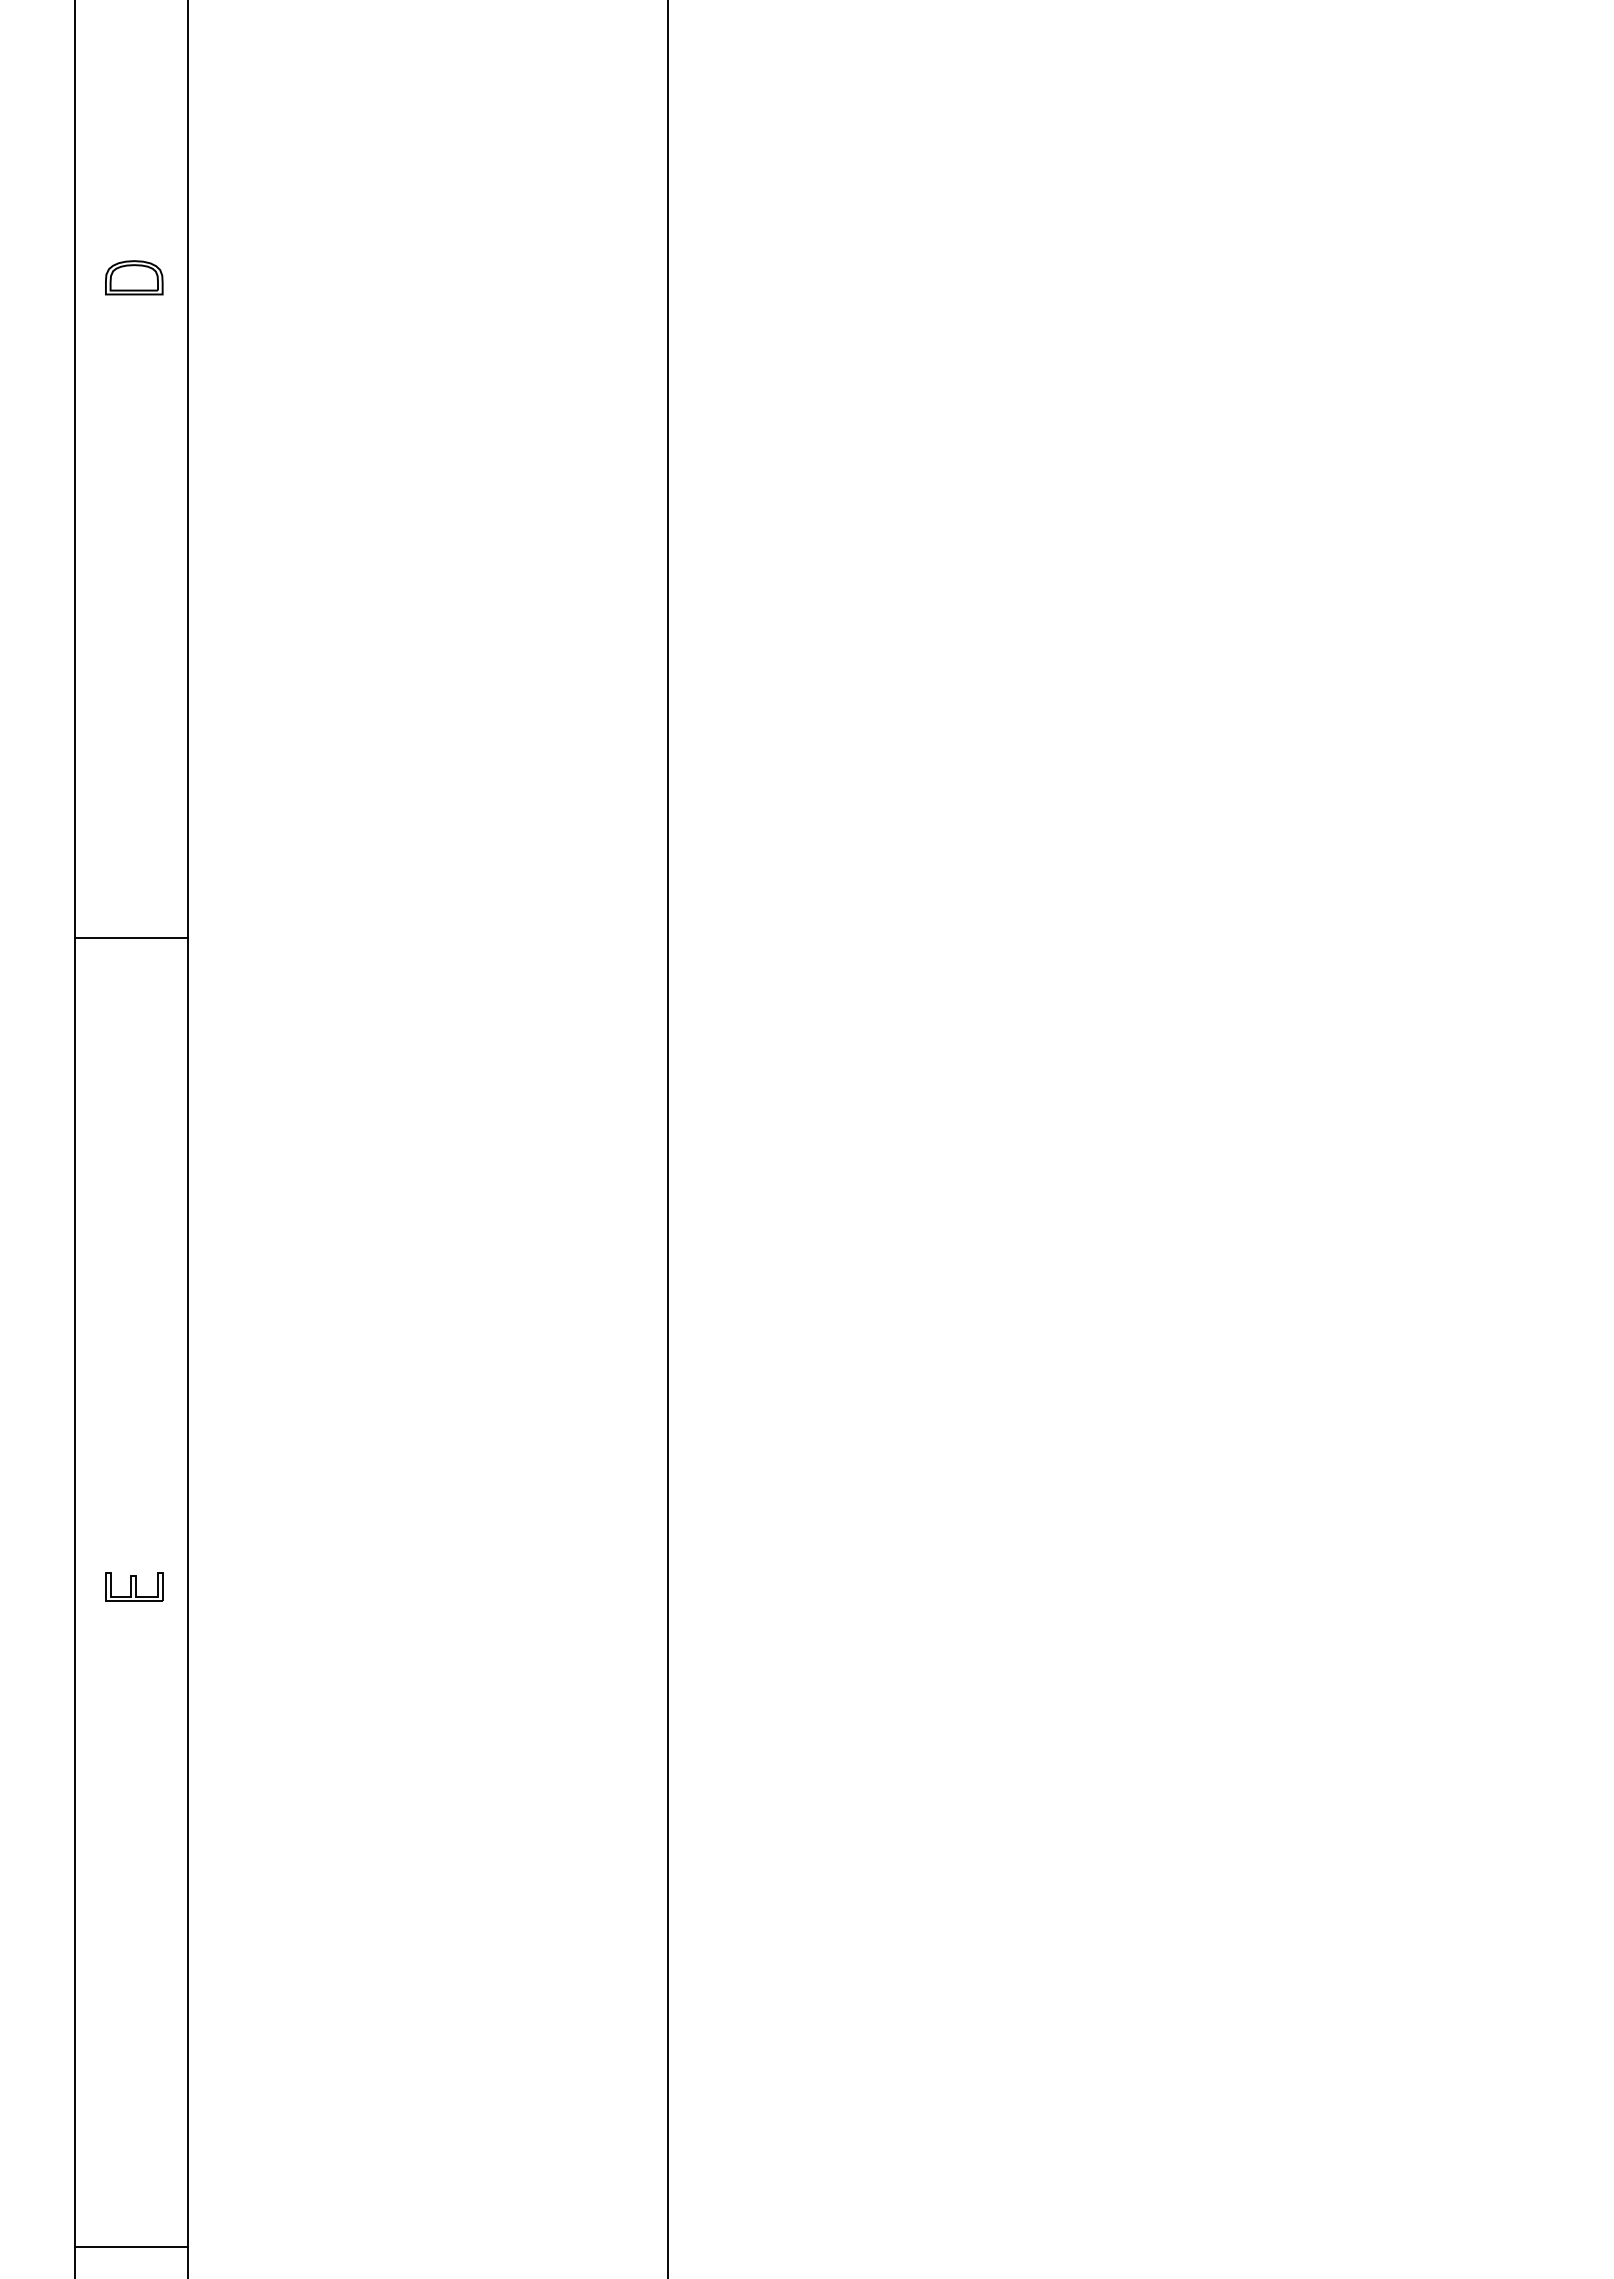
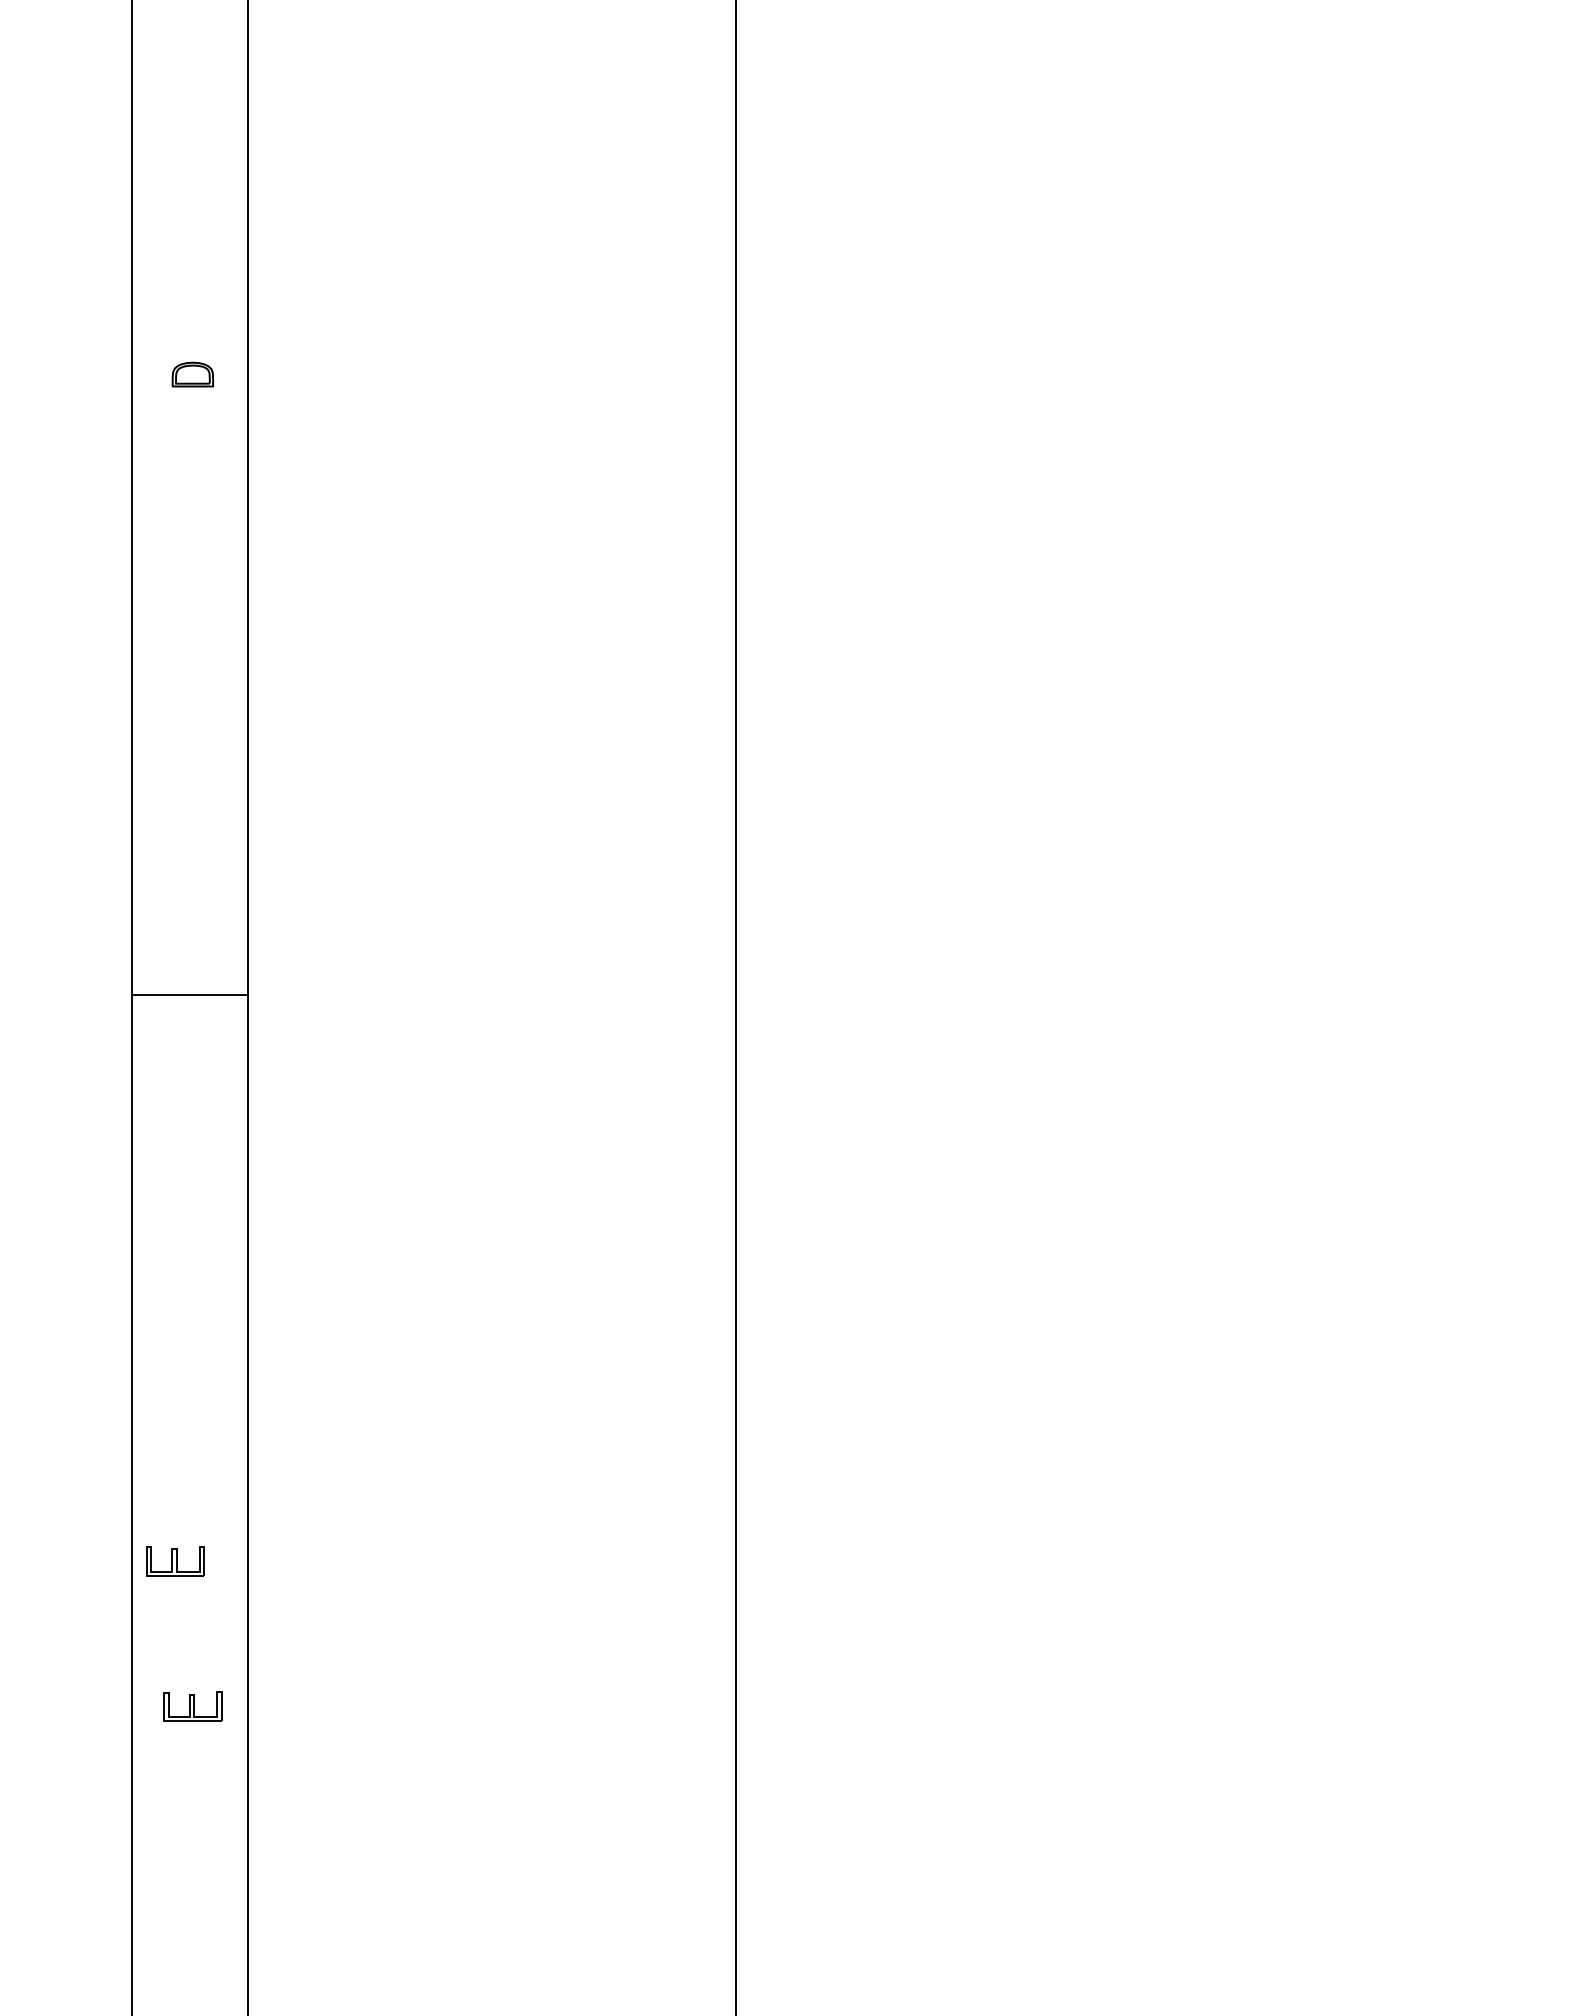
part: (134, 277) -> (193, 374), size x0.7
line: (131, 937) -> (190, 994), moved
part: (117, 1443) -> (175, 1560), added

